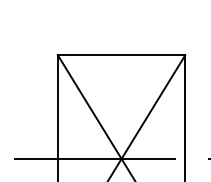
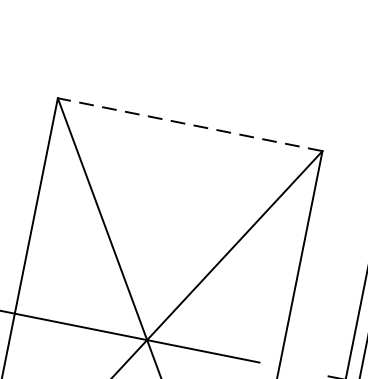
line: (121, 55) -> (189, 124), solid -> dashed

